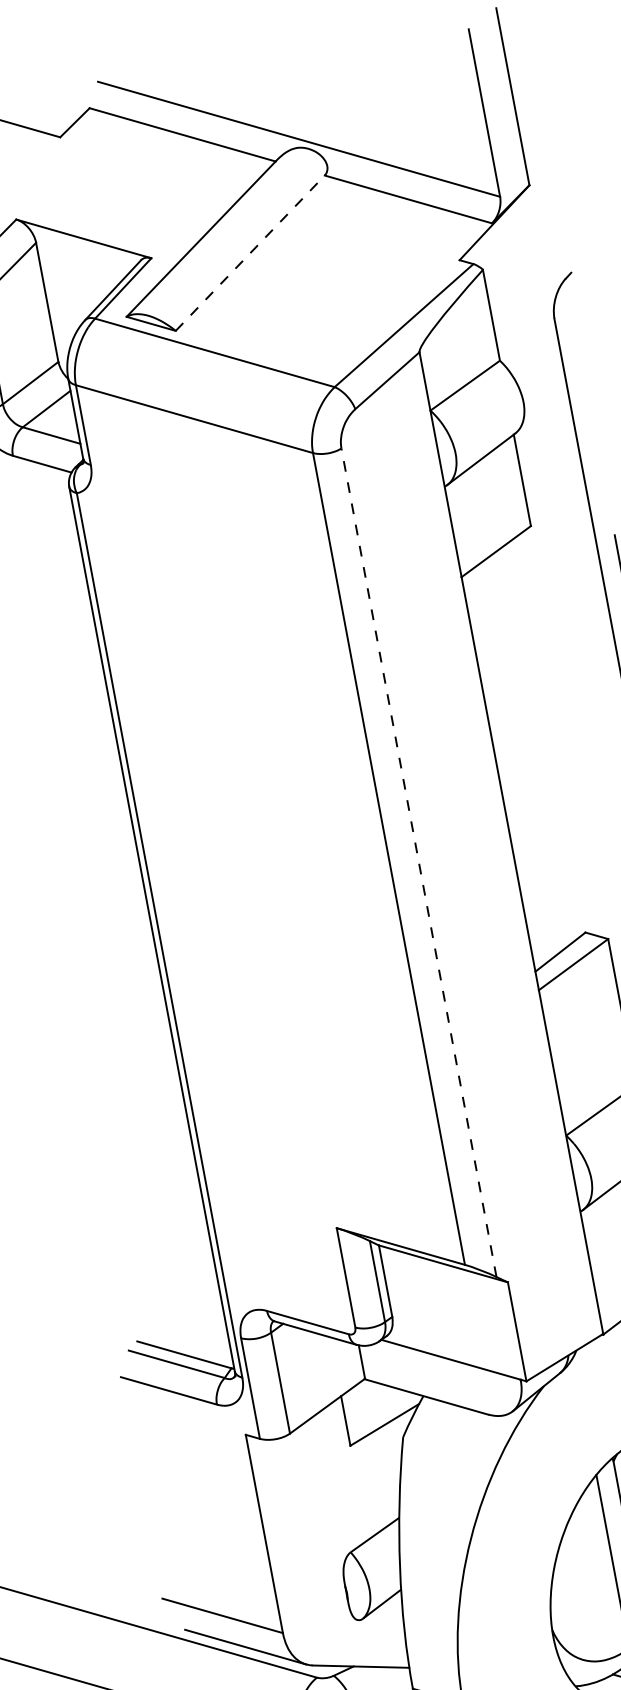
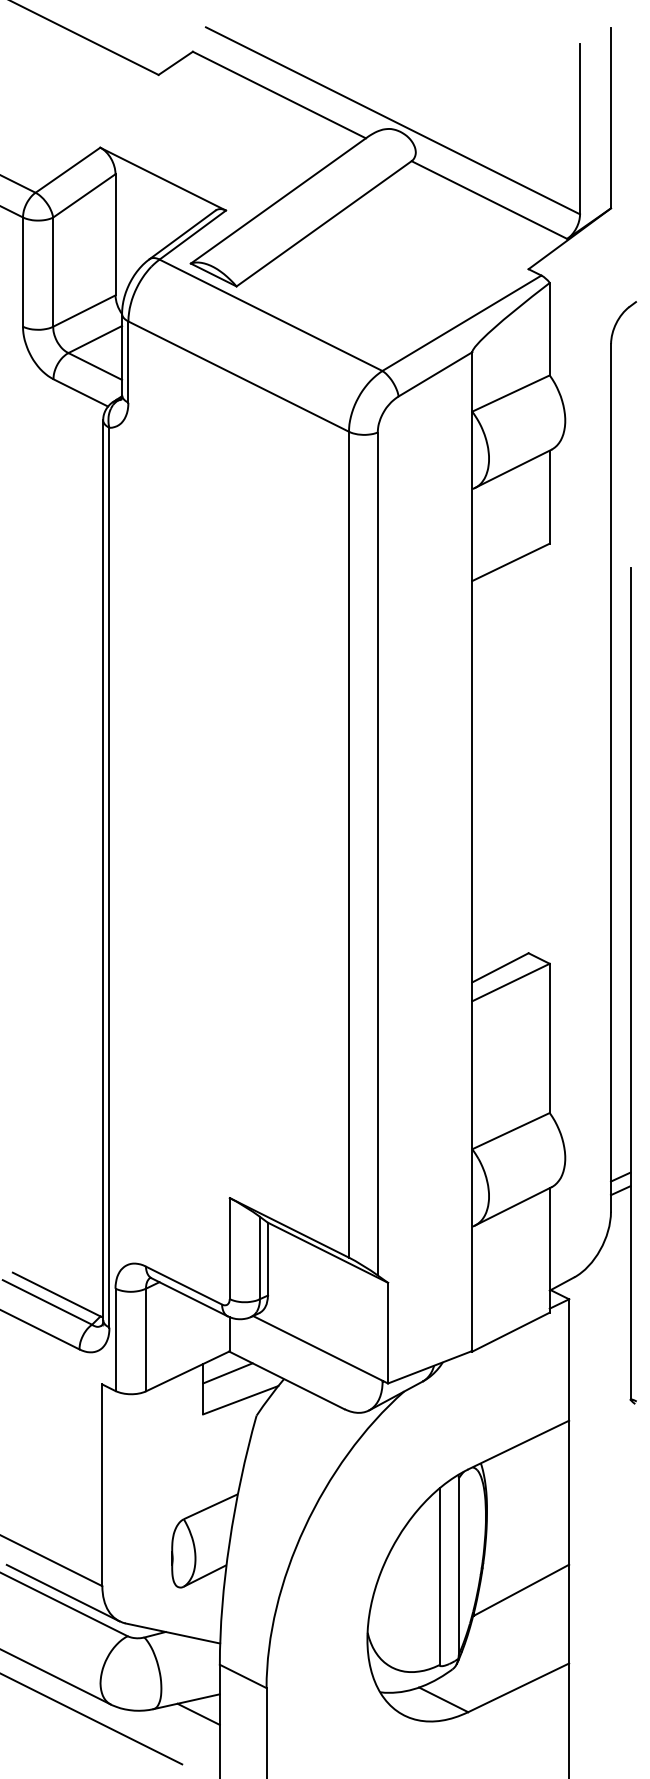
line: (250, 252) -> (324, 223), dashed -> solid
line: (418, 862) -> (377, 853), dashed -> solid
line: (366, 1401) -> (227, 1373), added

